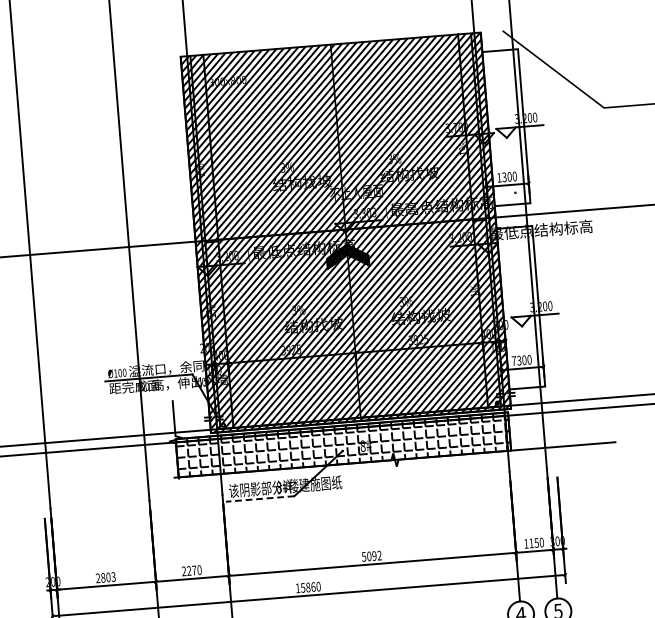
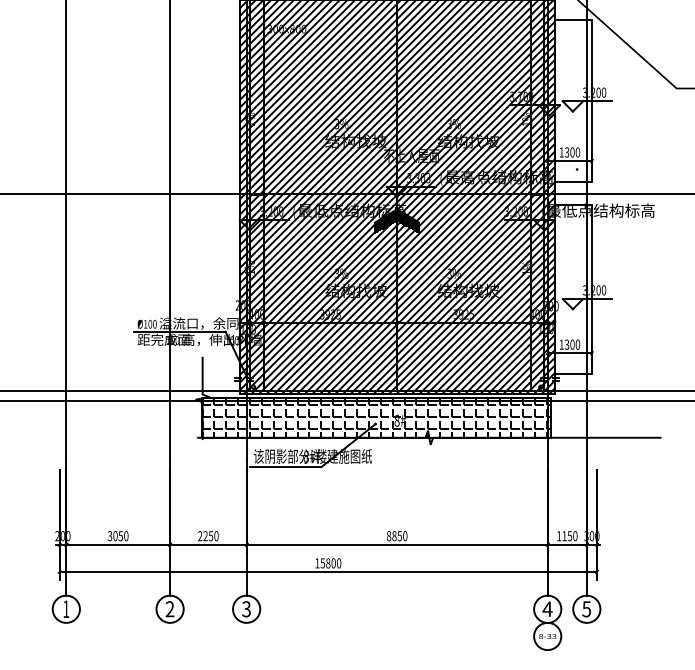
text: (513, 360) -> (561, 344), 7300 -> 1300
line: (260, 499) -> (285, 467), dashed -> solid
text: (371, 556) -> (396, 536), 5092 -> 8850
text: (193, 570) -> (210, 536), 2270 -> 2250
text: (106, 577) -> (118, 536), 2803 -> 3050
text: (313, 587) -> (333, 563), 15860 -> 15800

